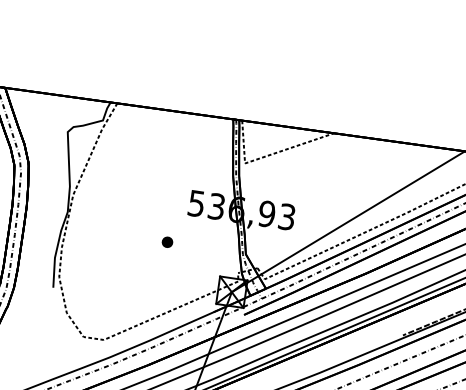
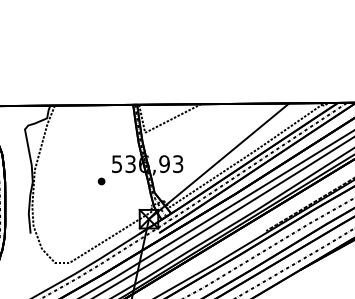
part: (167, 242) -> (101, 181), moved

